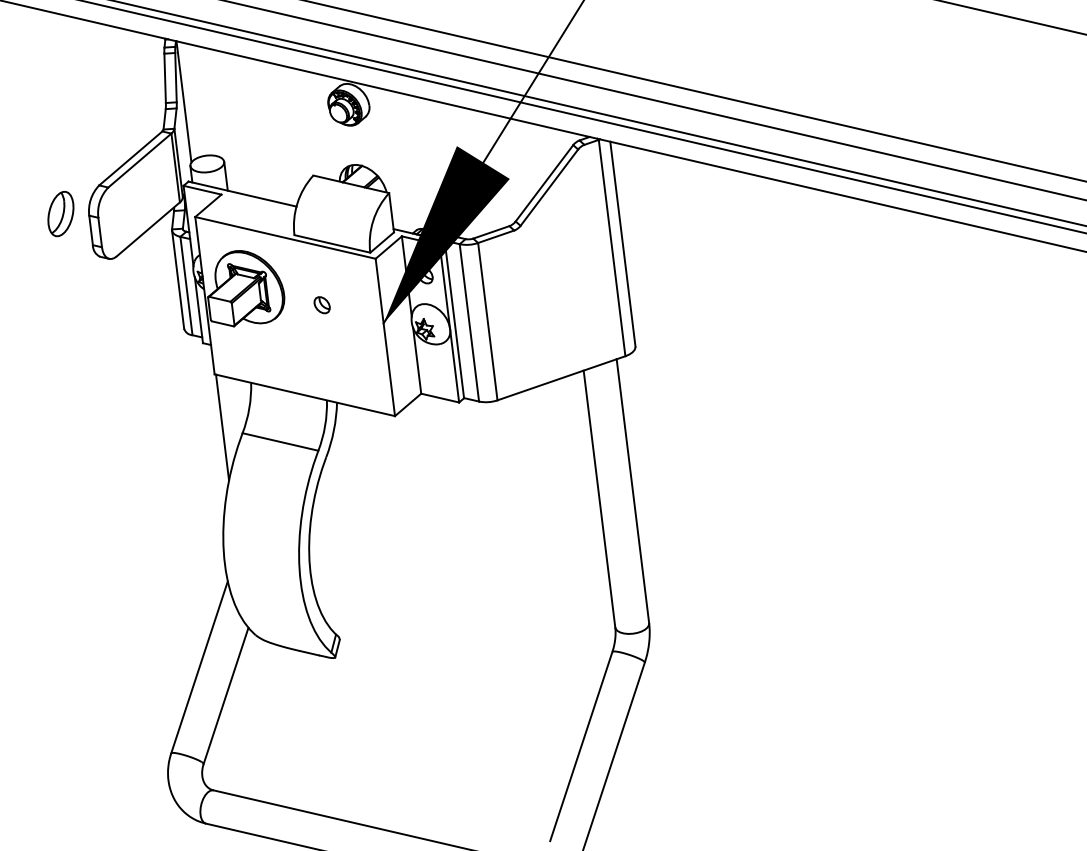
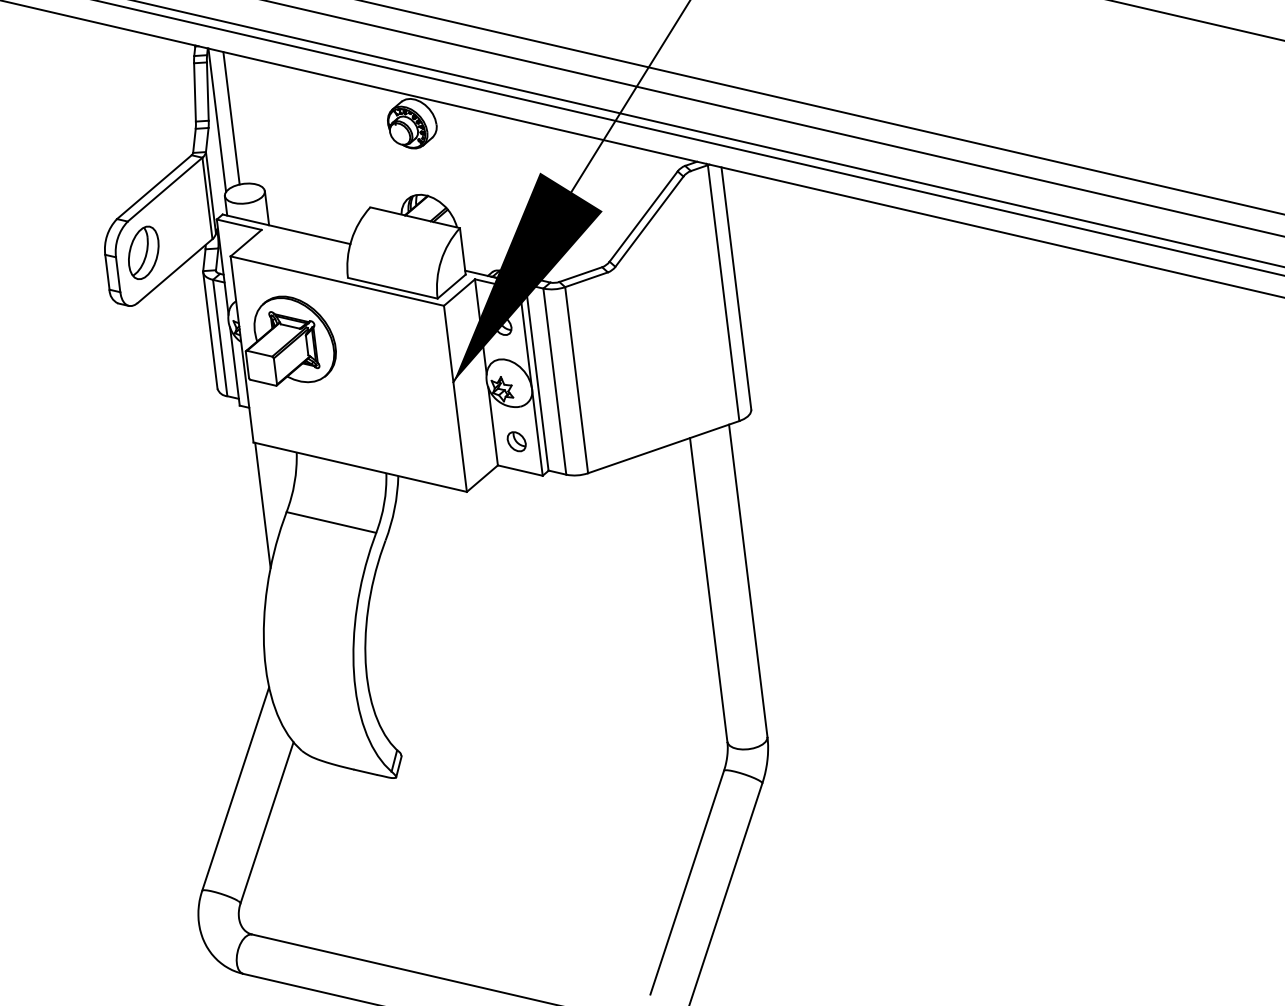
line: (195, 100) -> (231, 118), added
part: (60, 213) -> (143, 252), moved
part: (321, 305) -> (516, 441), moved

